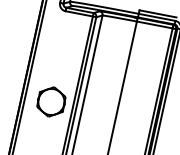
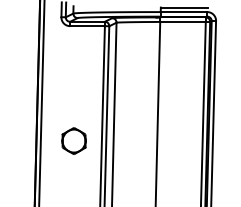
part: (50, 101) -> (73, 140), size x0.7

